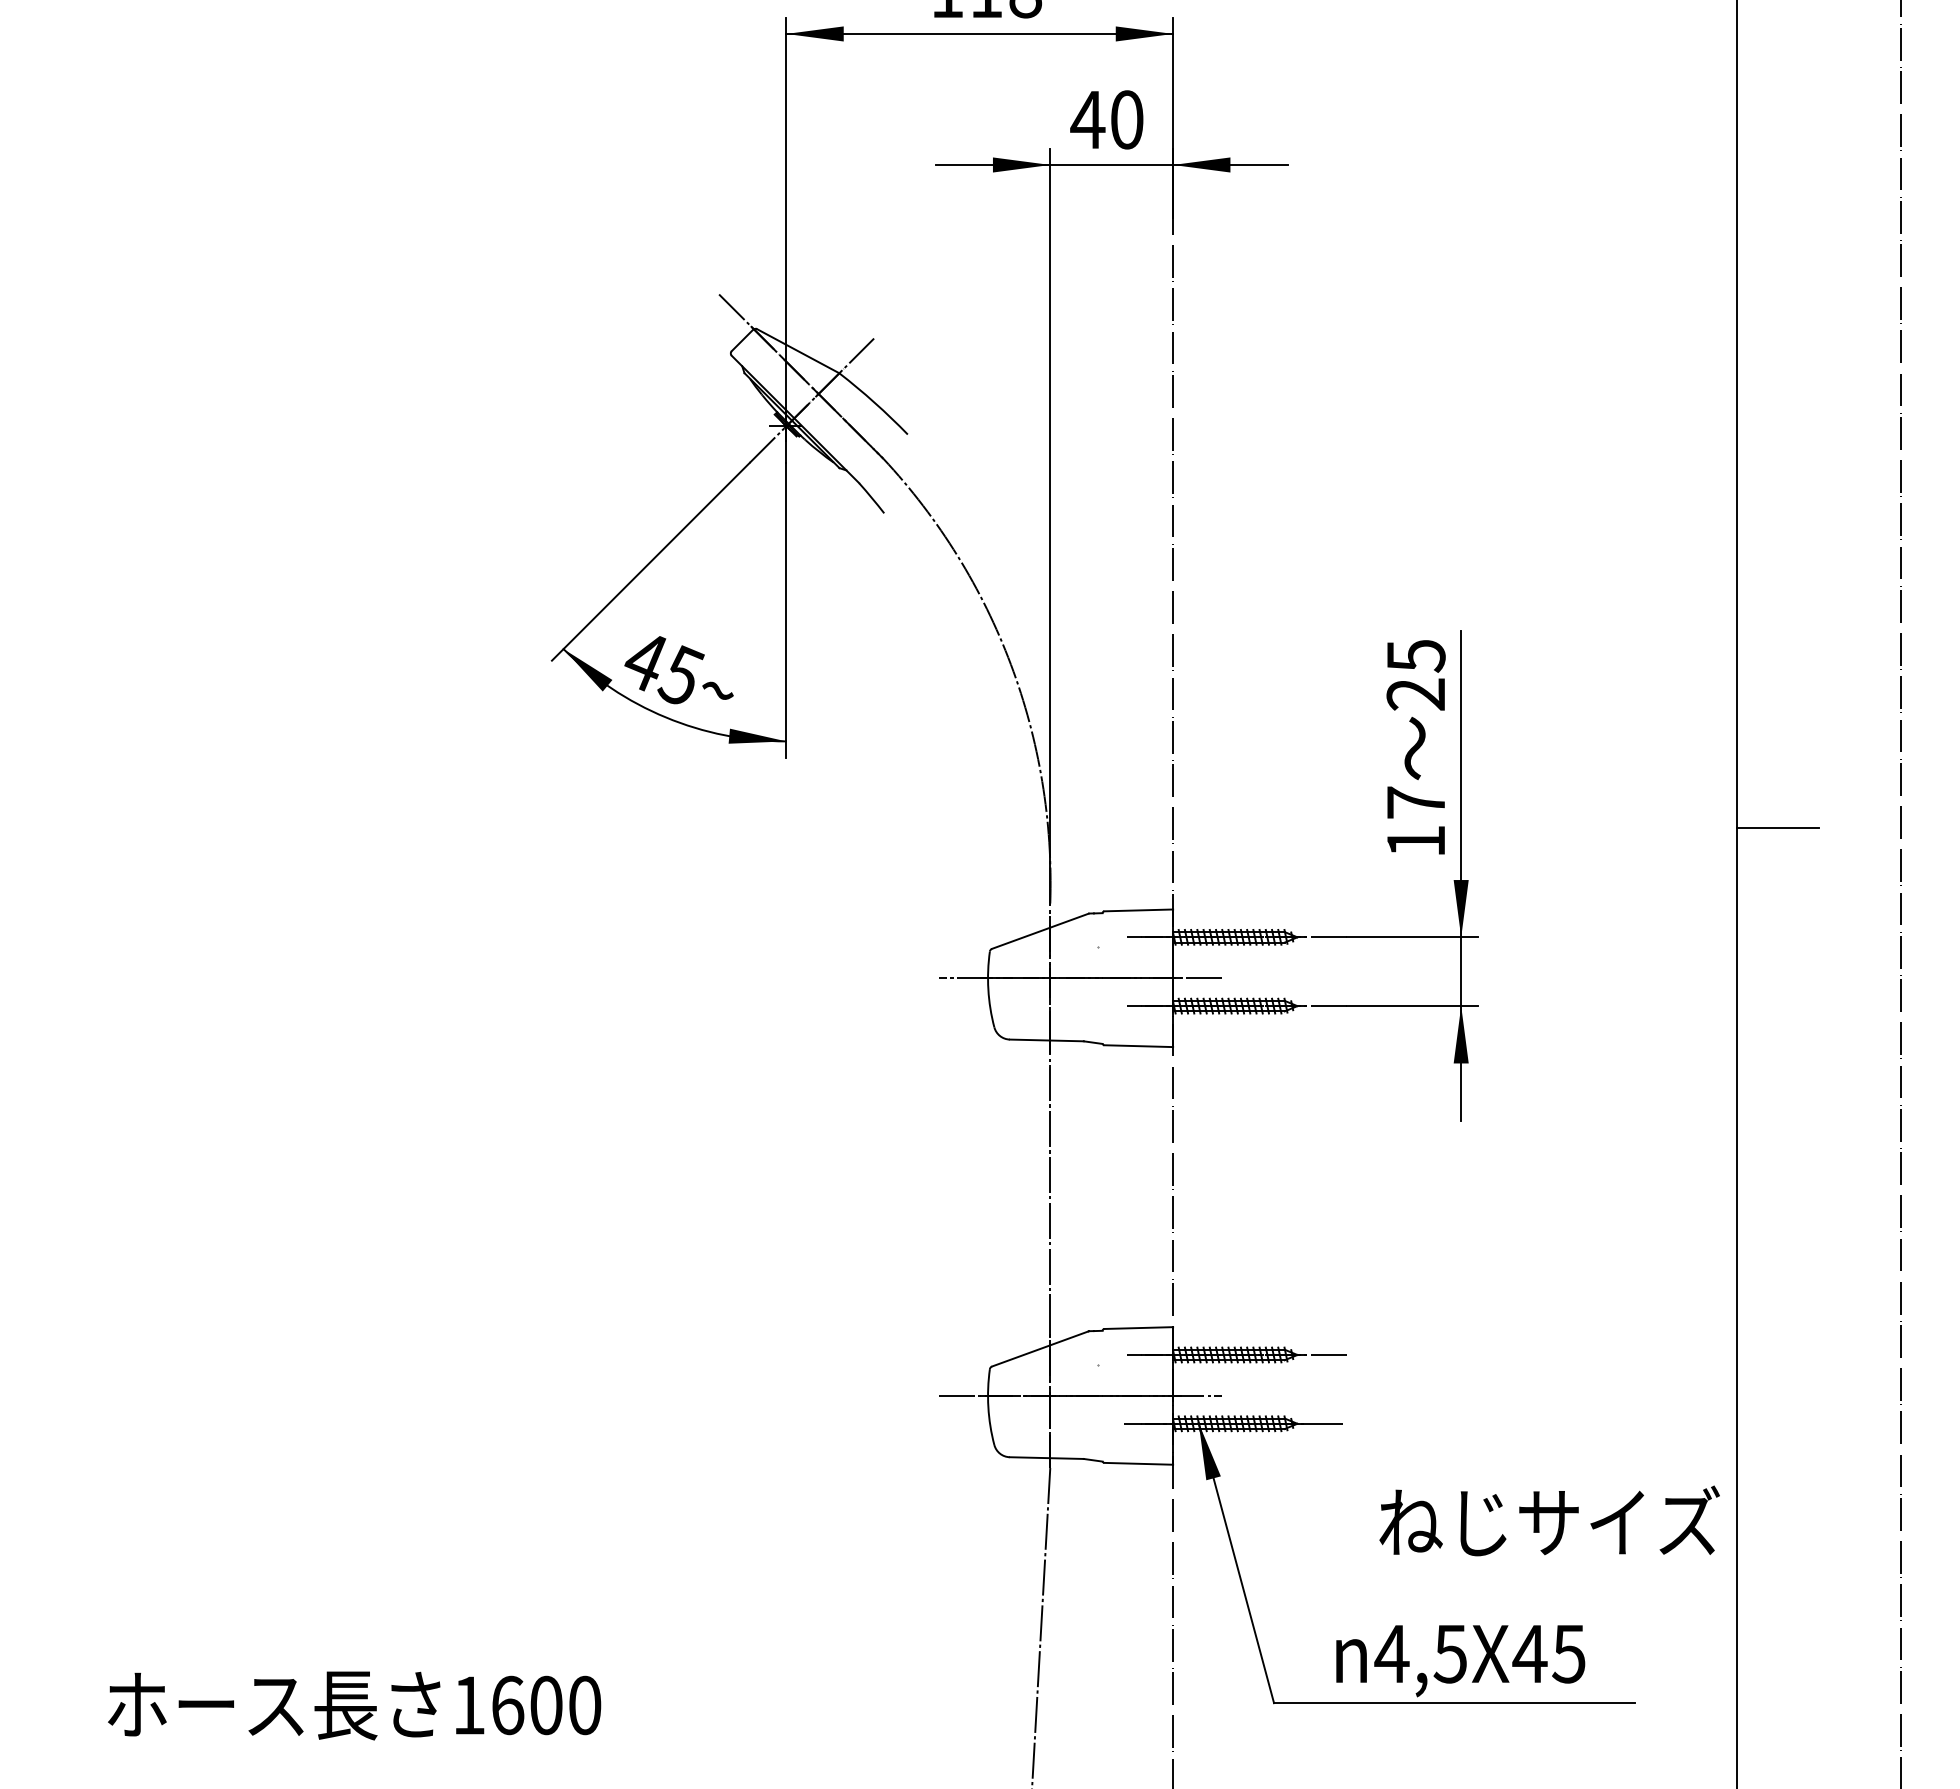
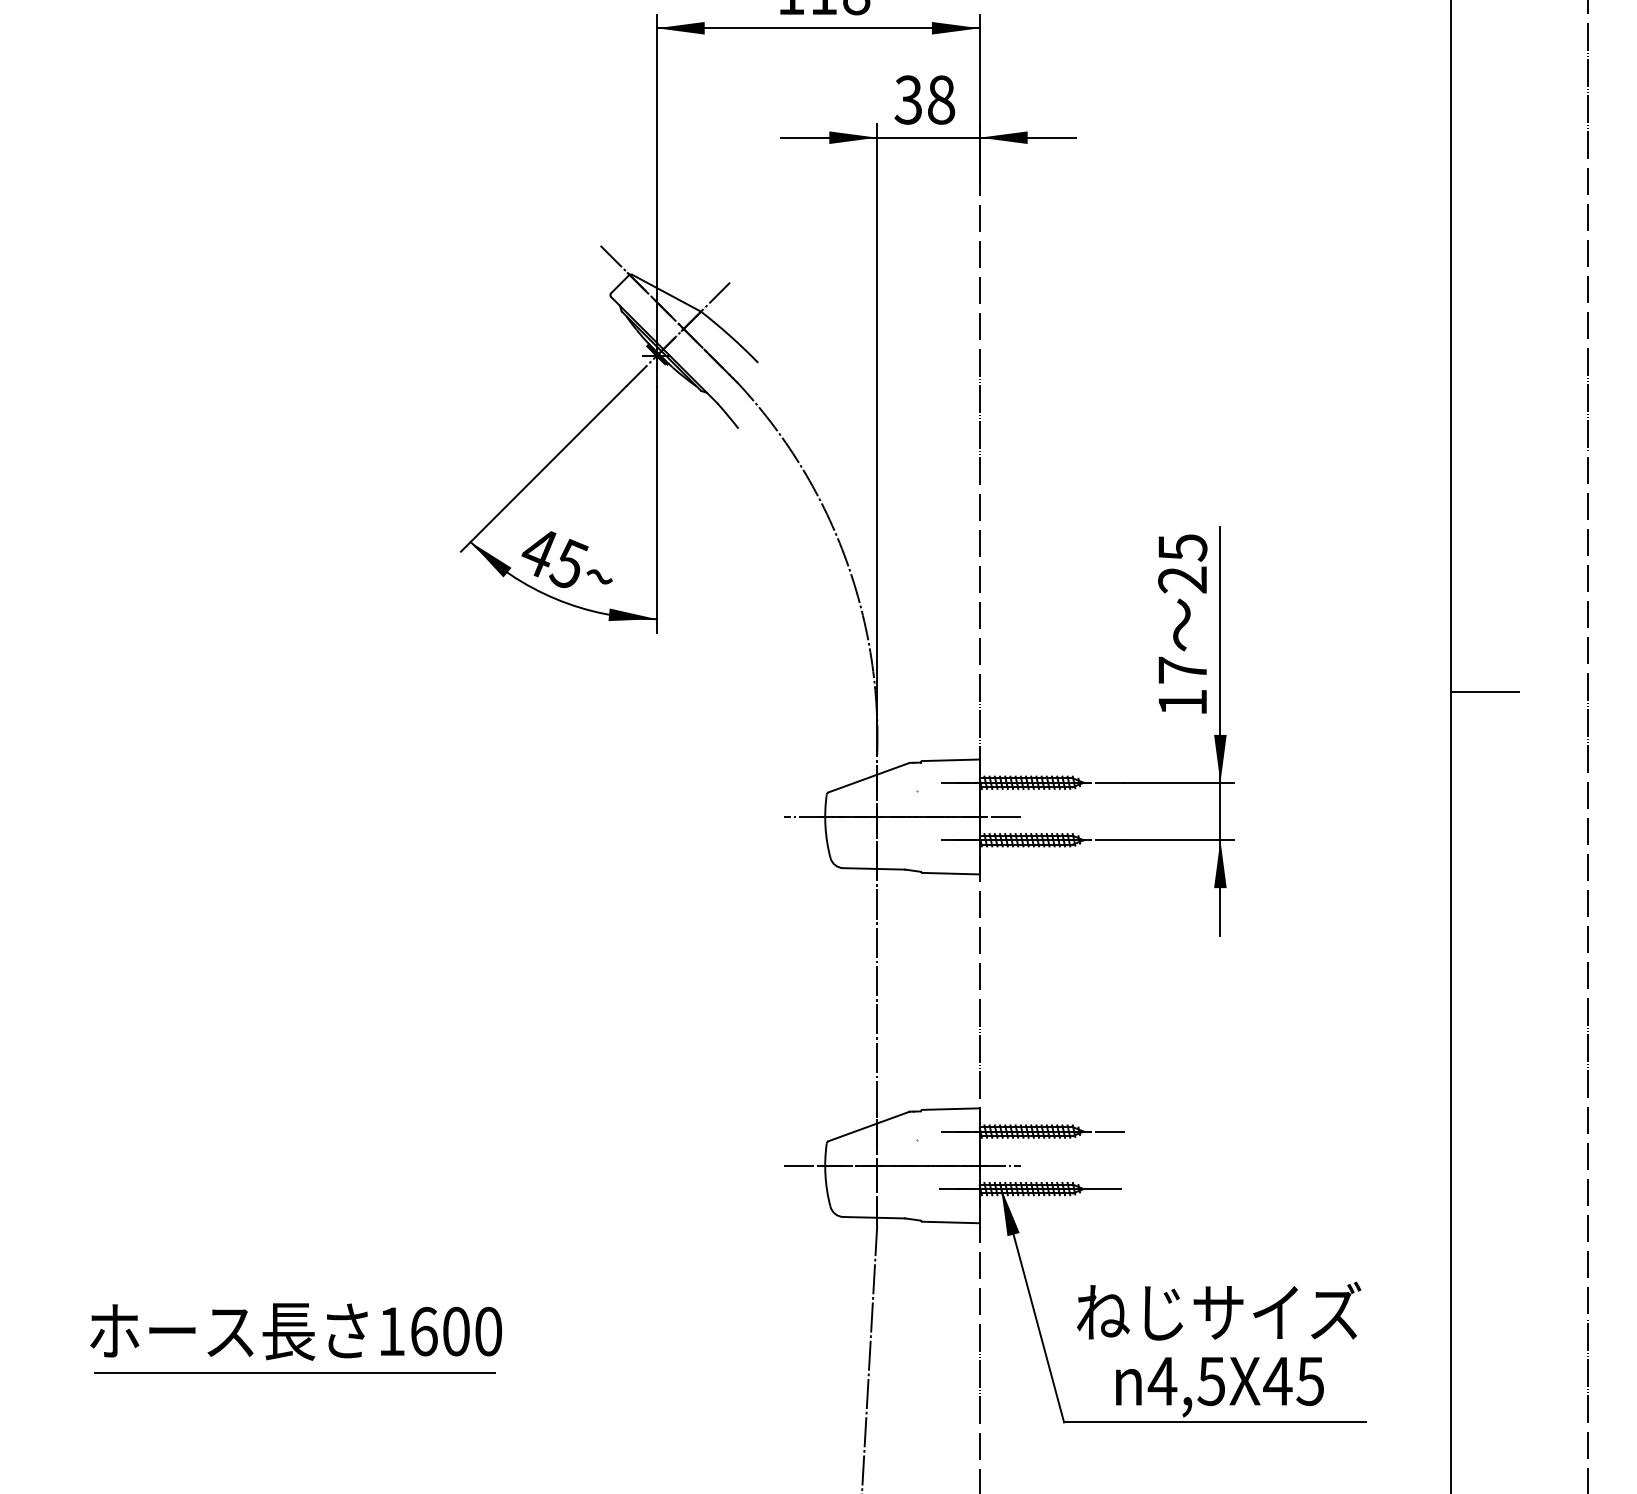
text: (1106, 119) -> (924, 99), 40 -> 38
text: (1549, 1520) -> (1218, 1310), moved
line: (353, 1643) -> (295, 1372), added
text: (354, 1705) -> (296, 1331), moved

